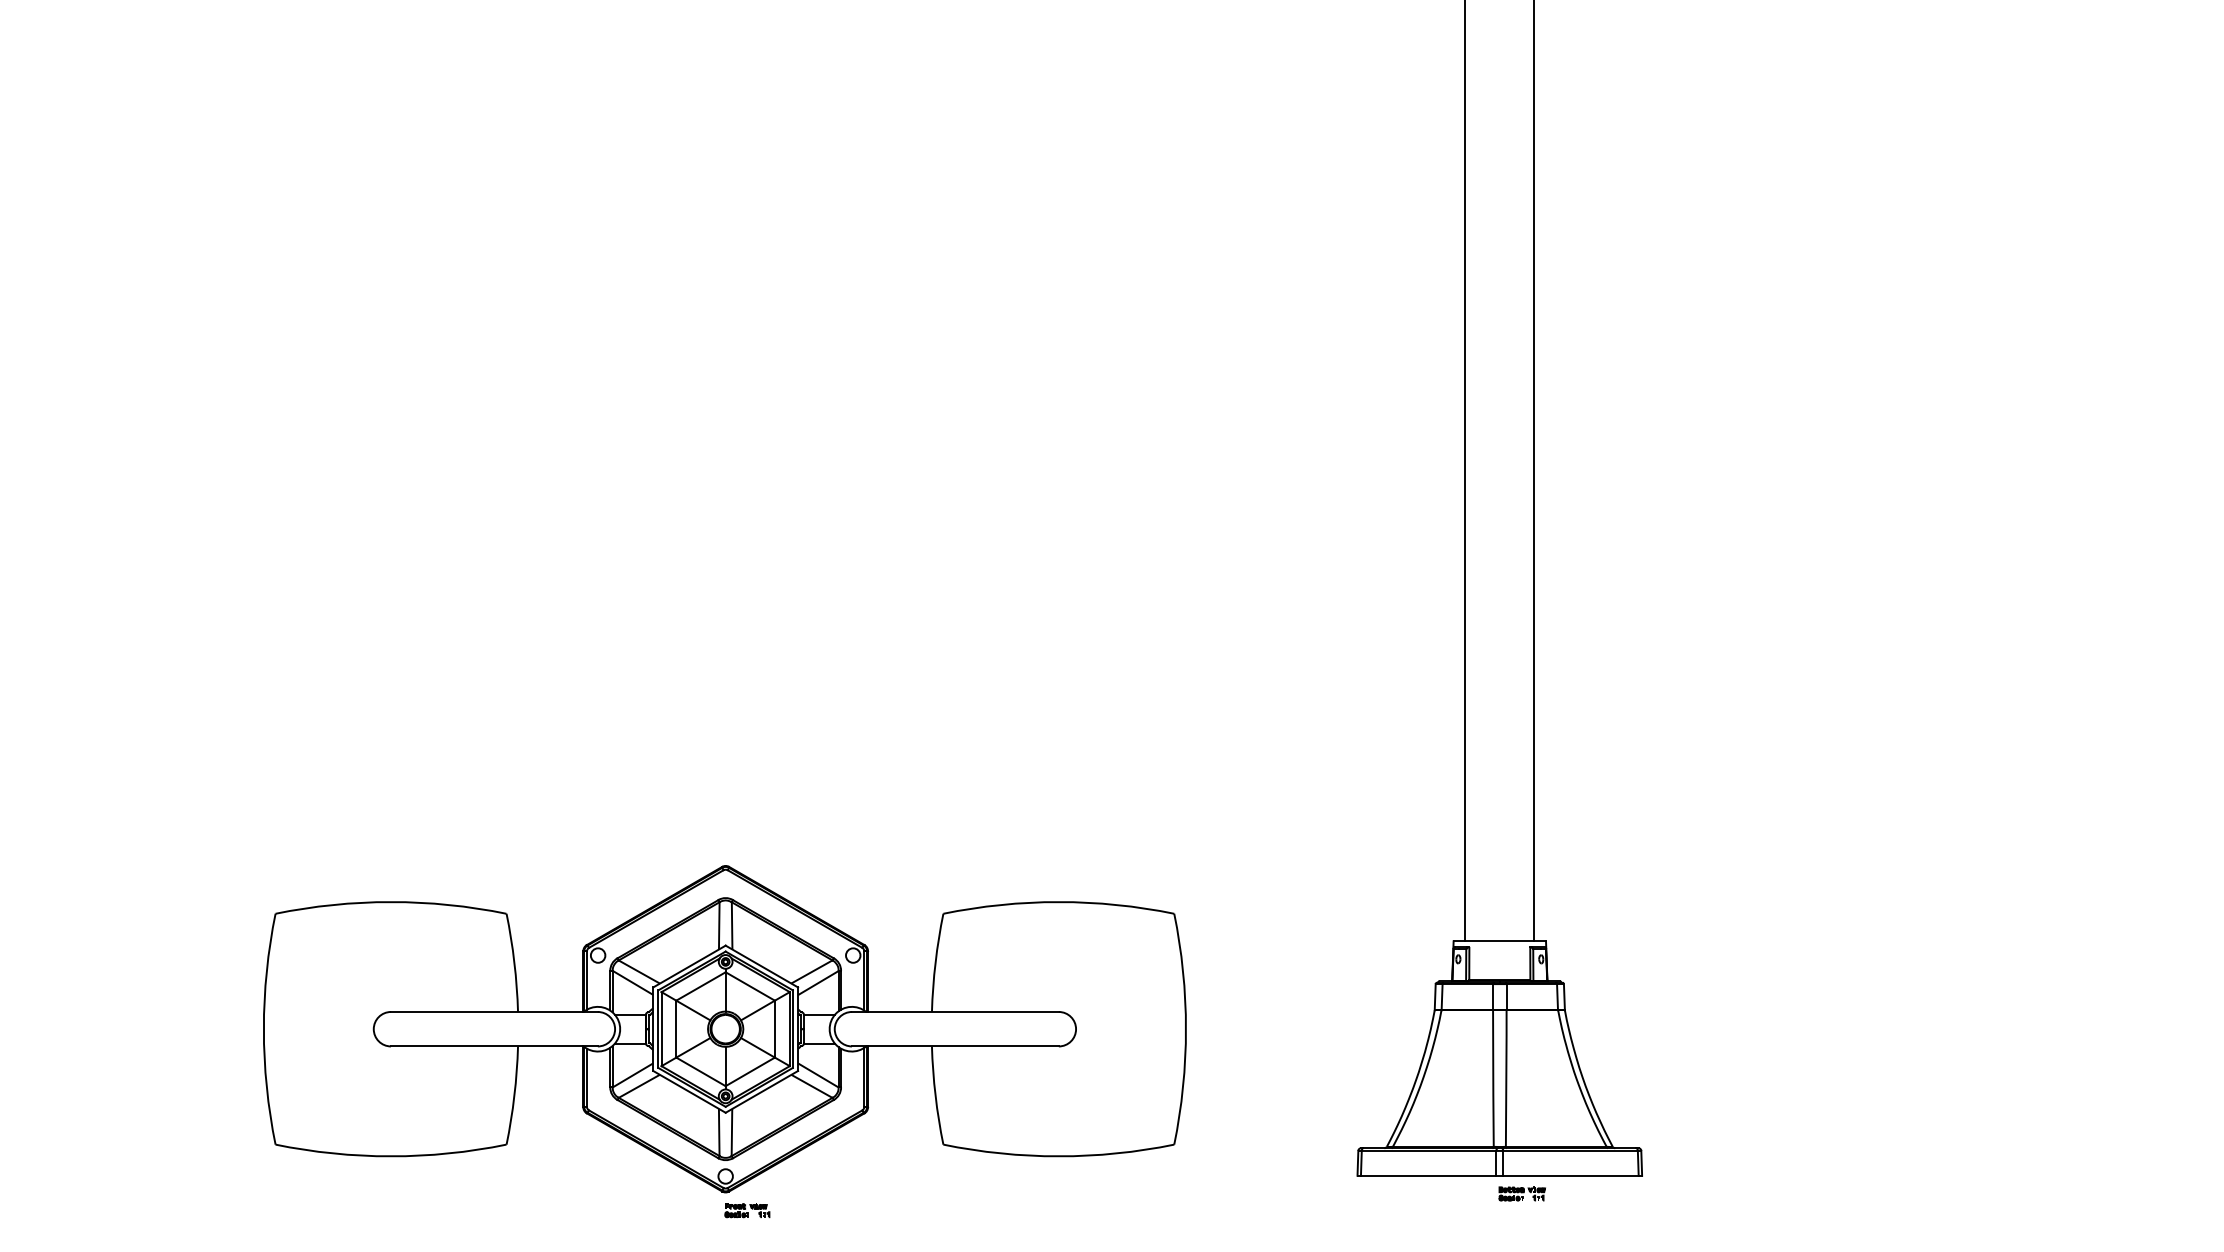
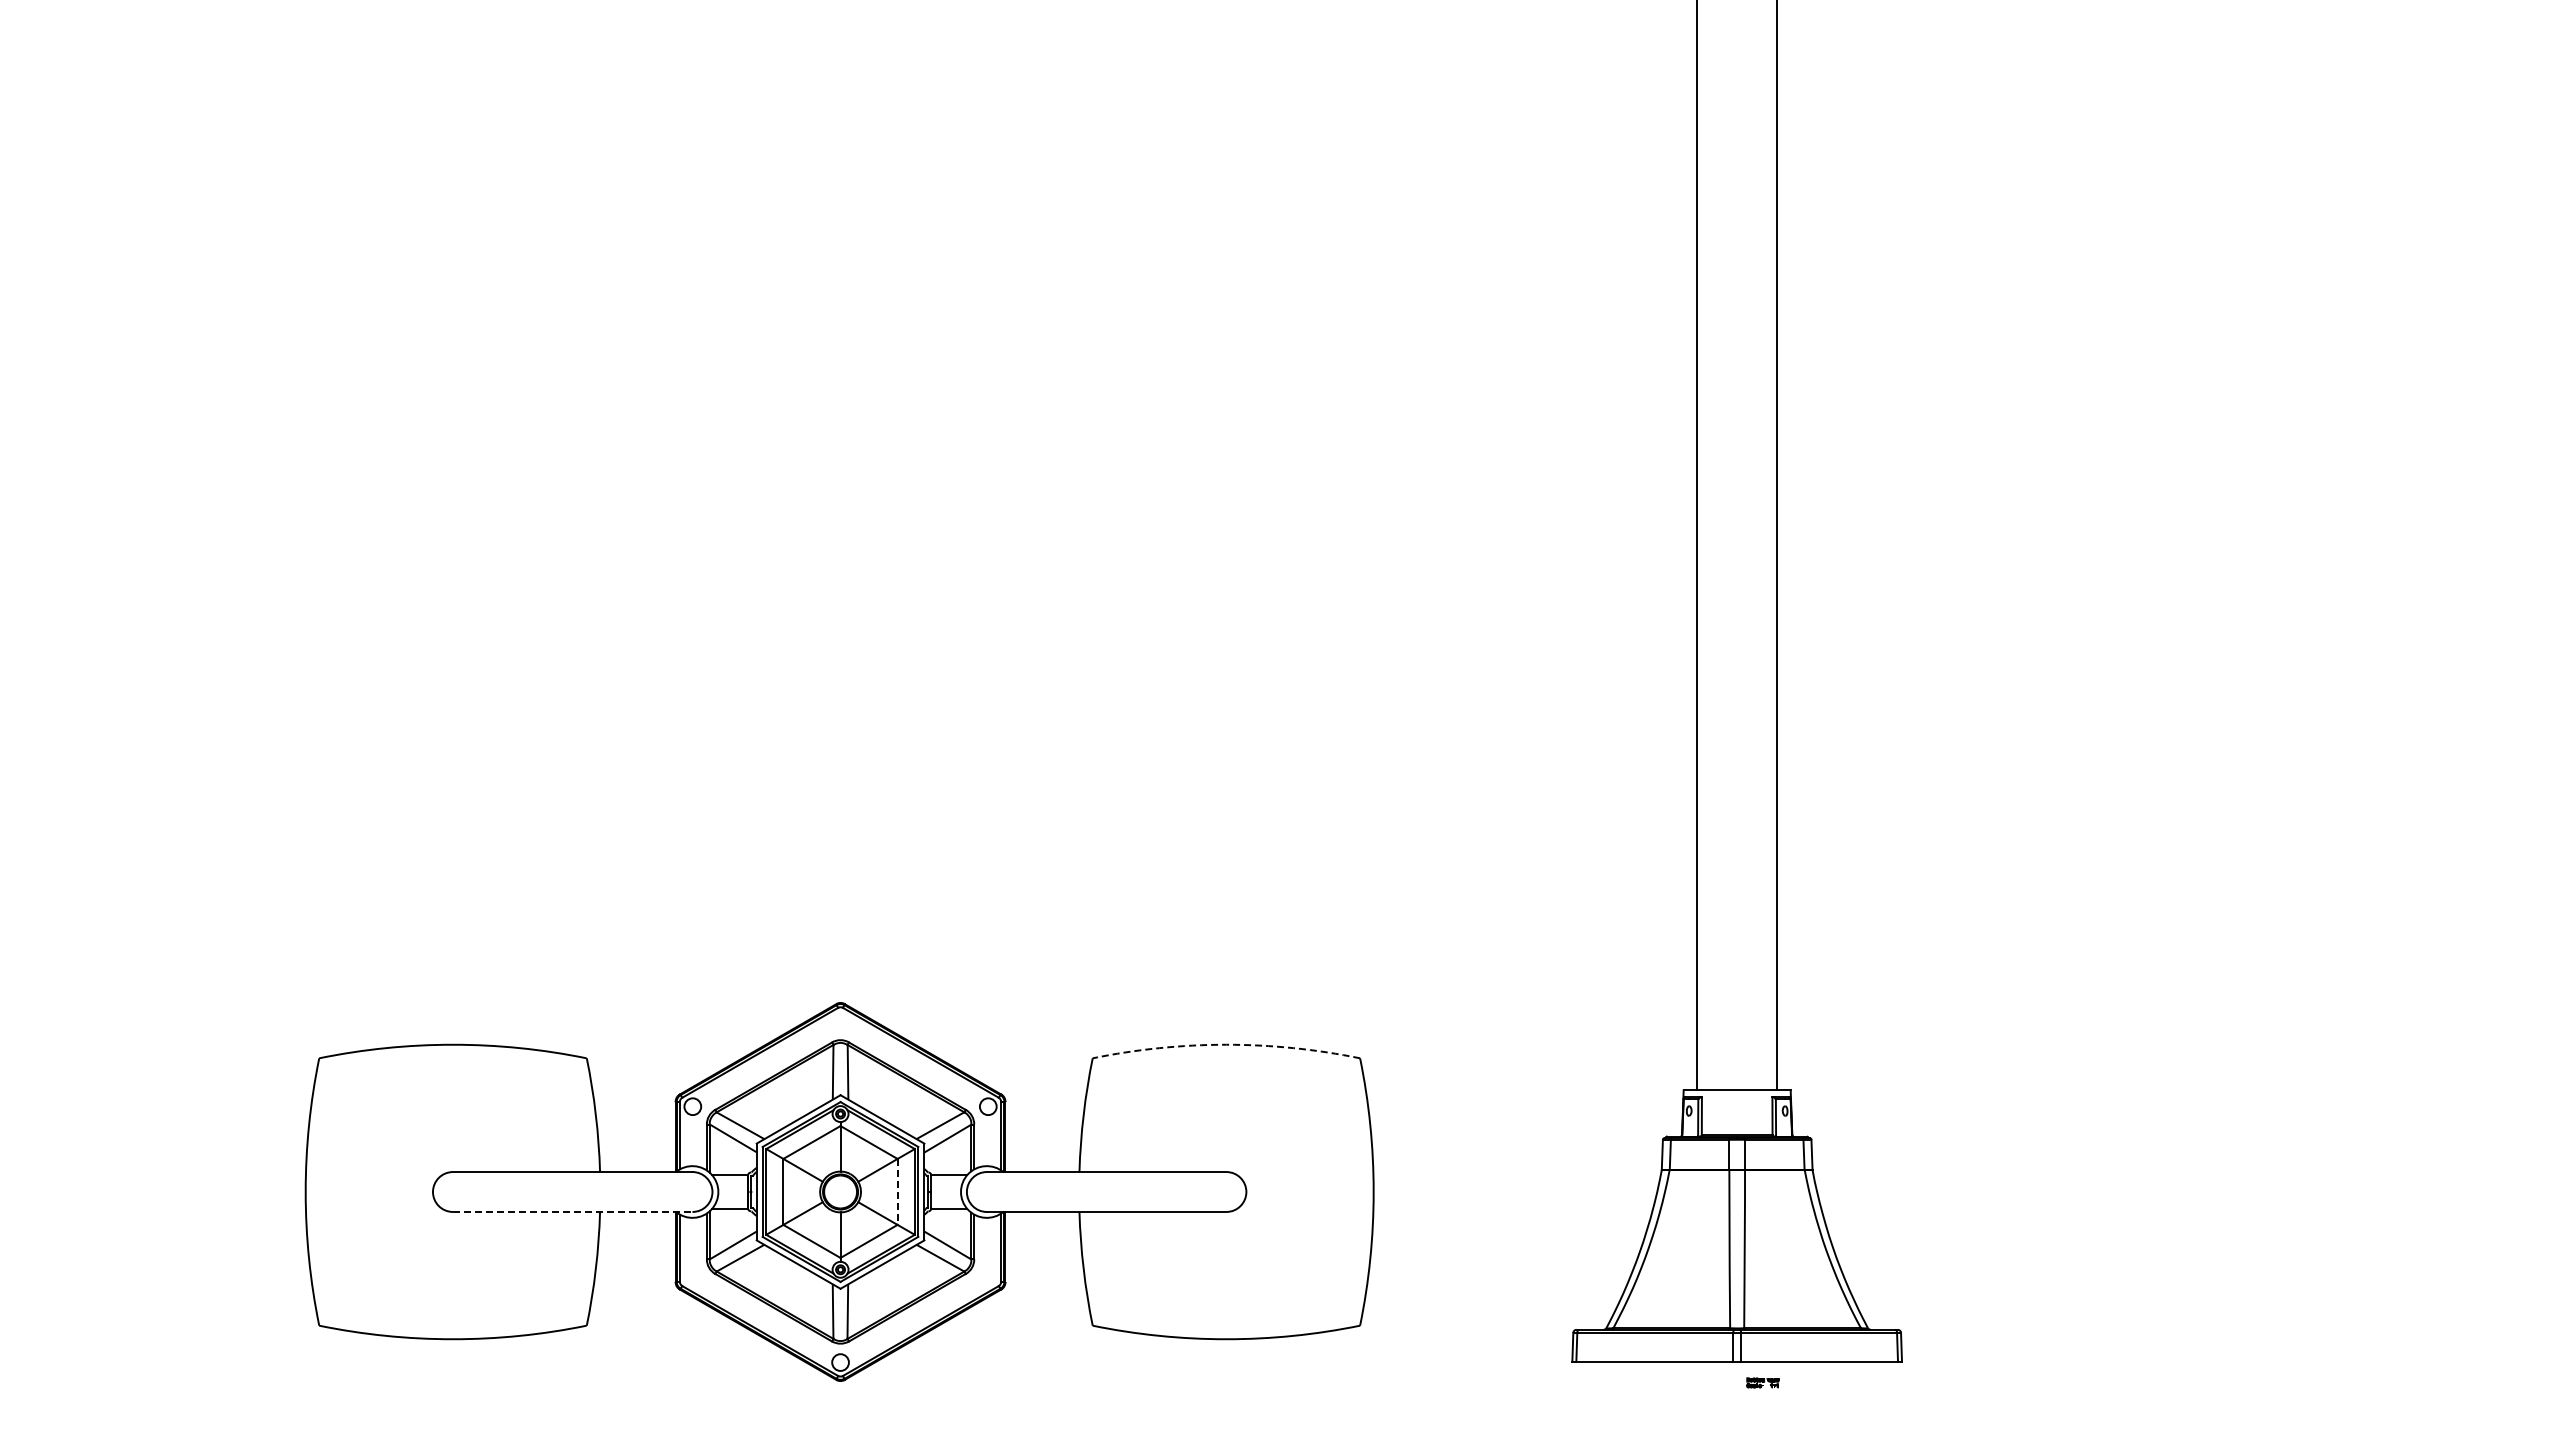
arc: (1058, 901) -> (1226, 1044), solid -> dashed
line: (774, 1028) -> (897, 1191), solid -> dashed
line: (494, 1046) -> (572, 1211), solid -> dashed
part: (1521, 1193) -> (1762, 1382), size x0.6
part: (747, 1210) -> (865, 1401), removed

